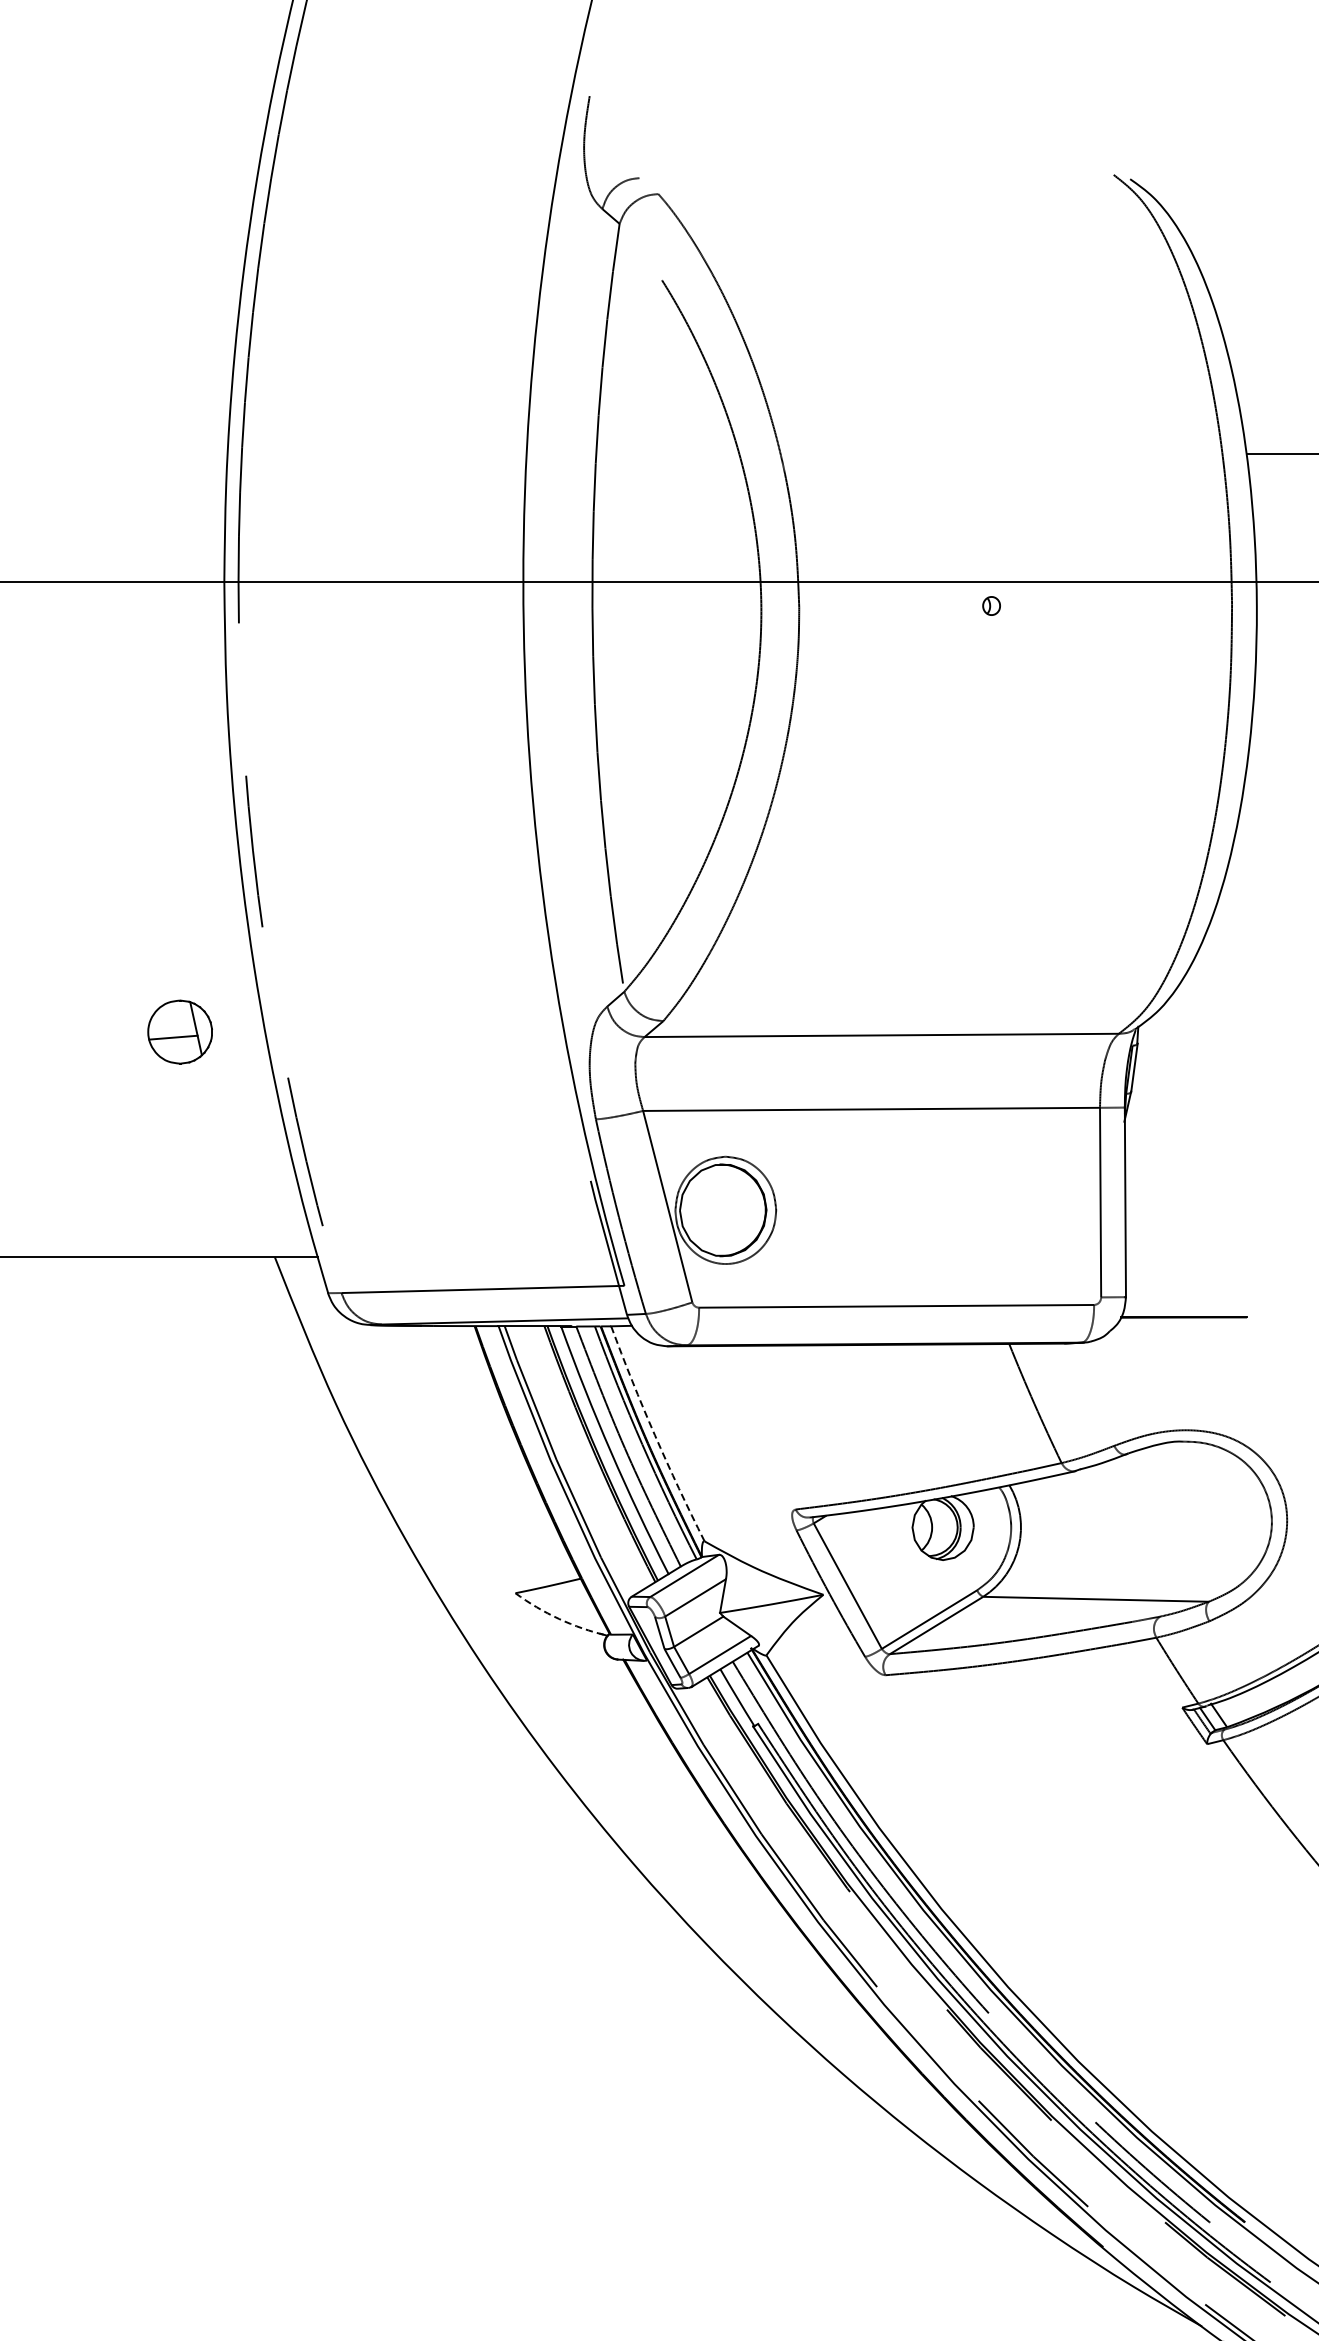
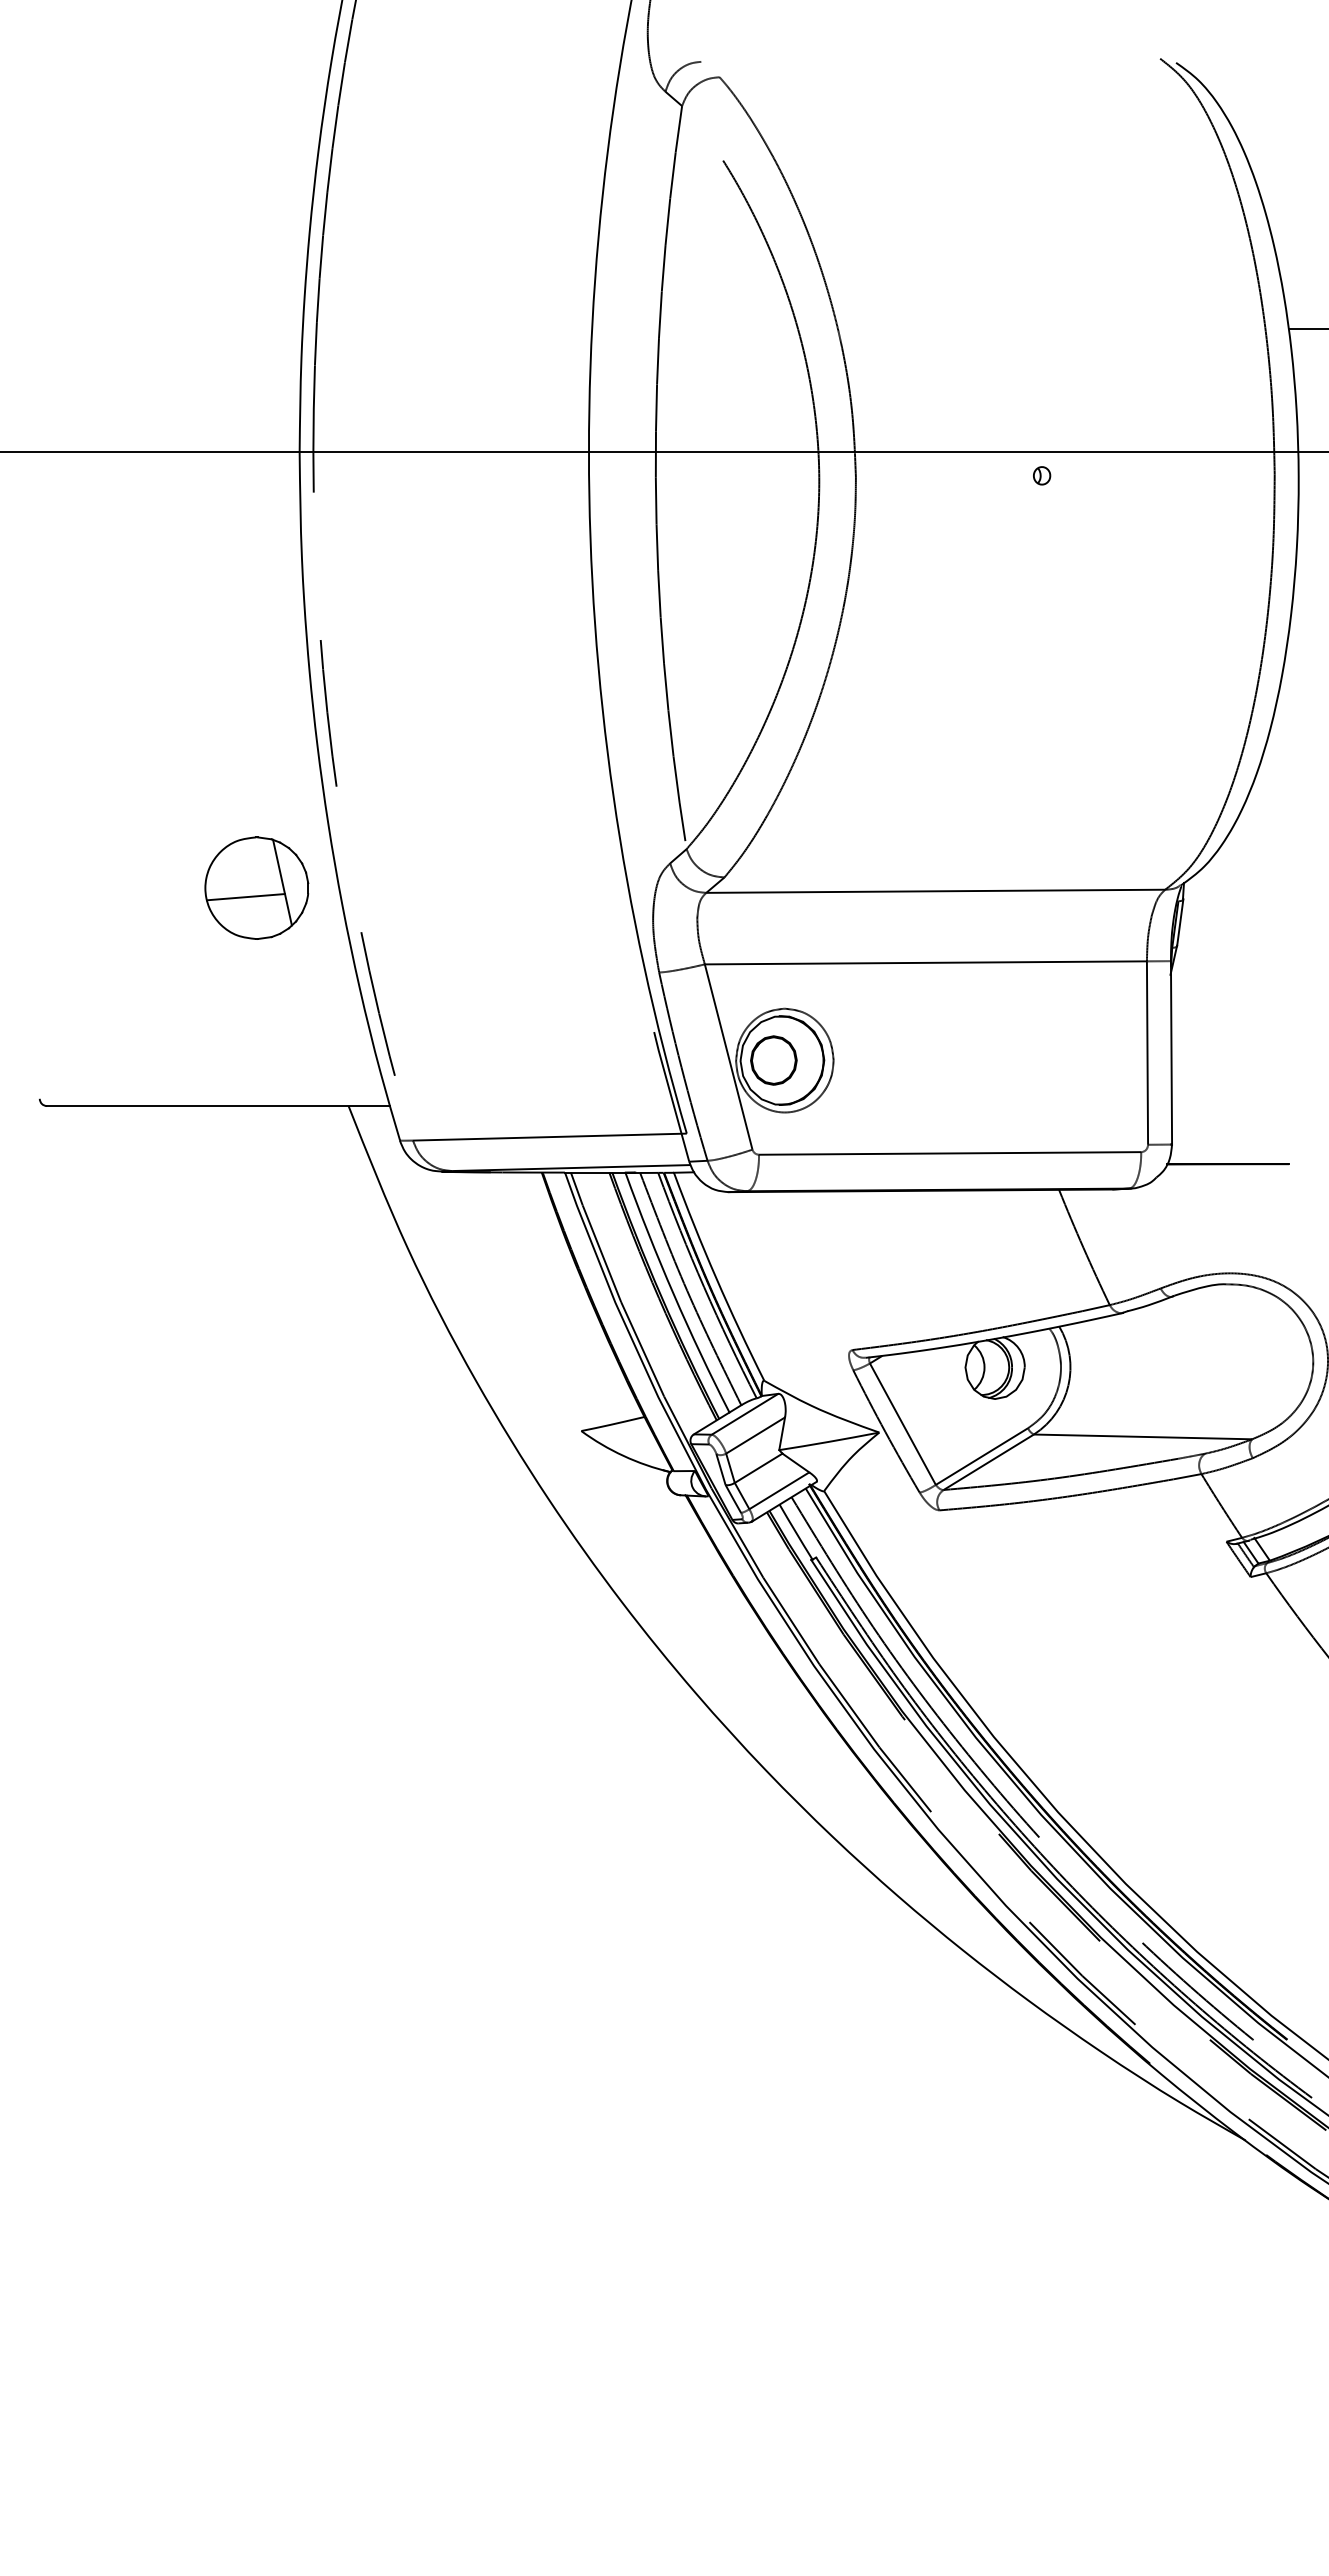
part: (179, 1031) -> (256, 887), size x1.67
part: (714, 1210) -> (773, 1060), added
arc: (655, 1435) -> (716, 1278), dashed -> solid
arc: (559, 1618) -> (623, 1455), dashed -> solid

